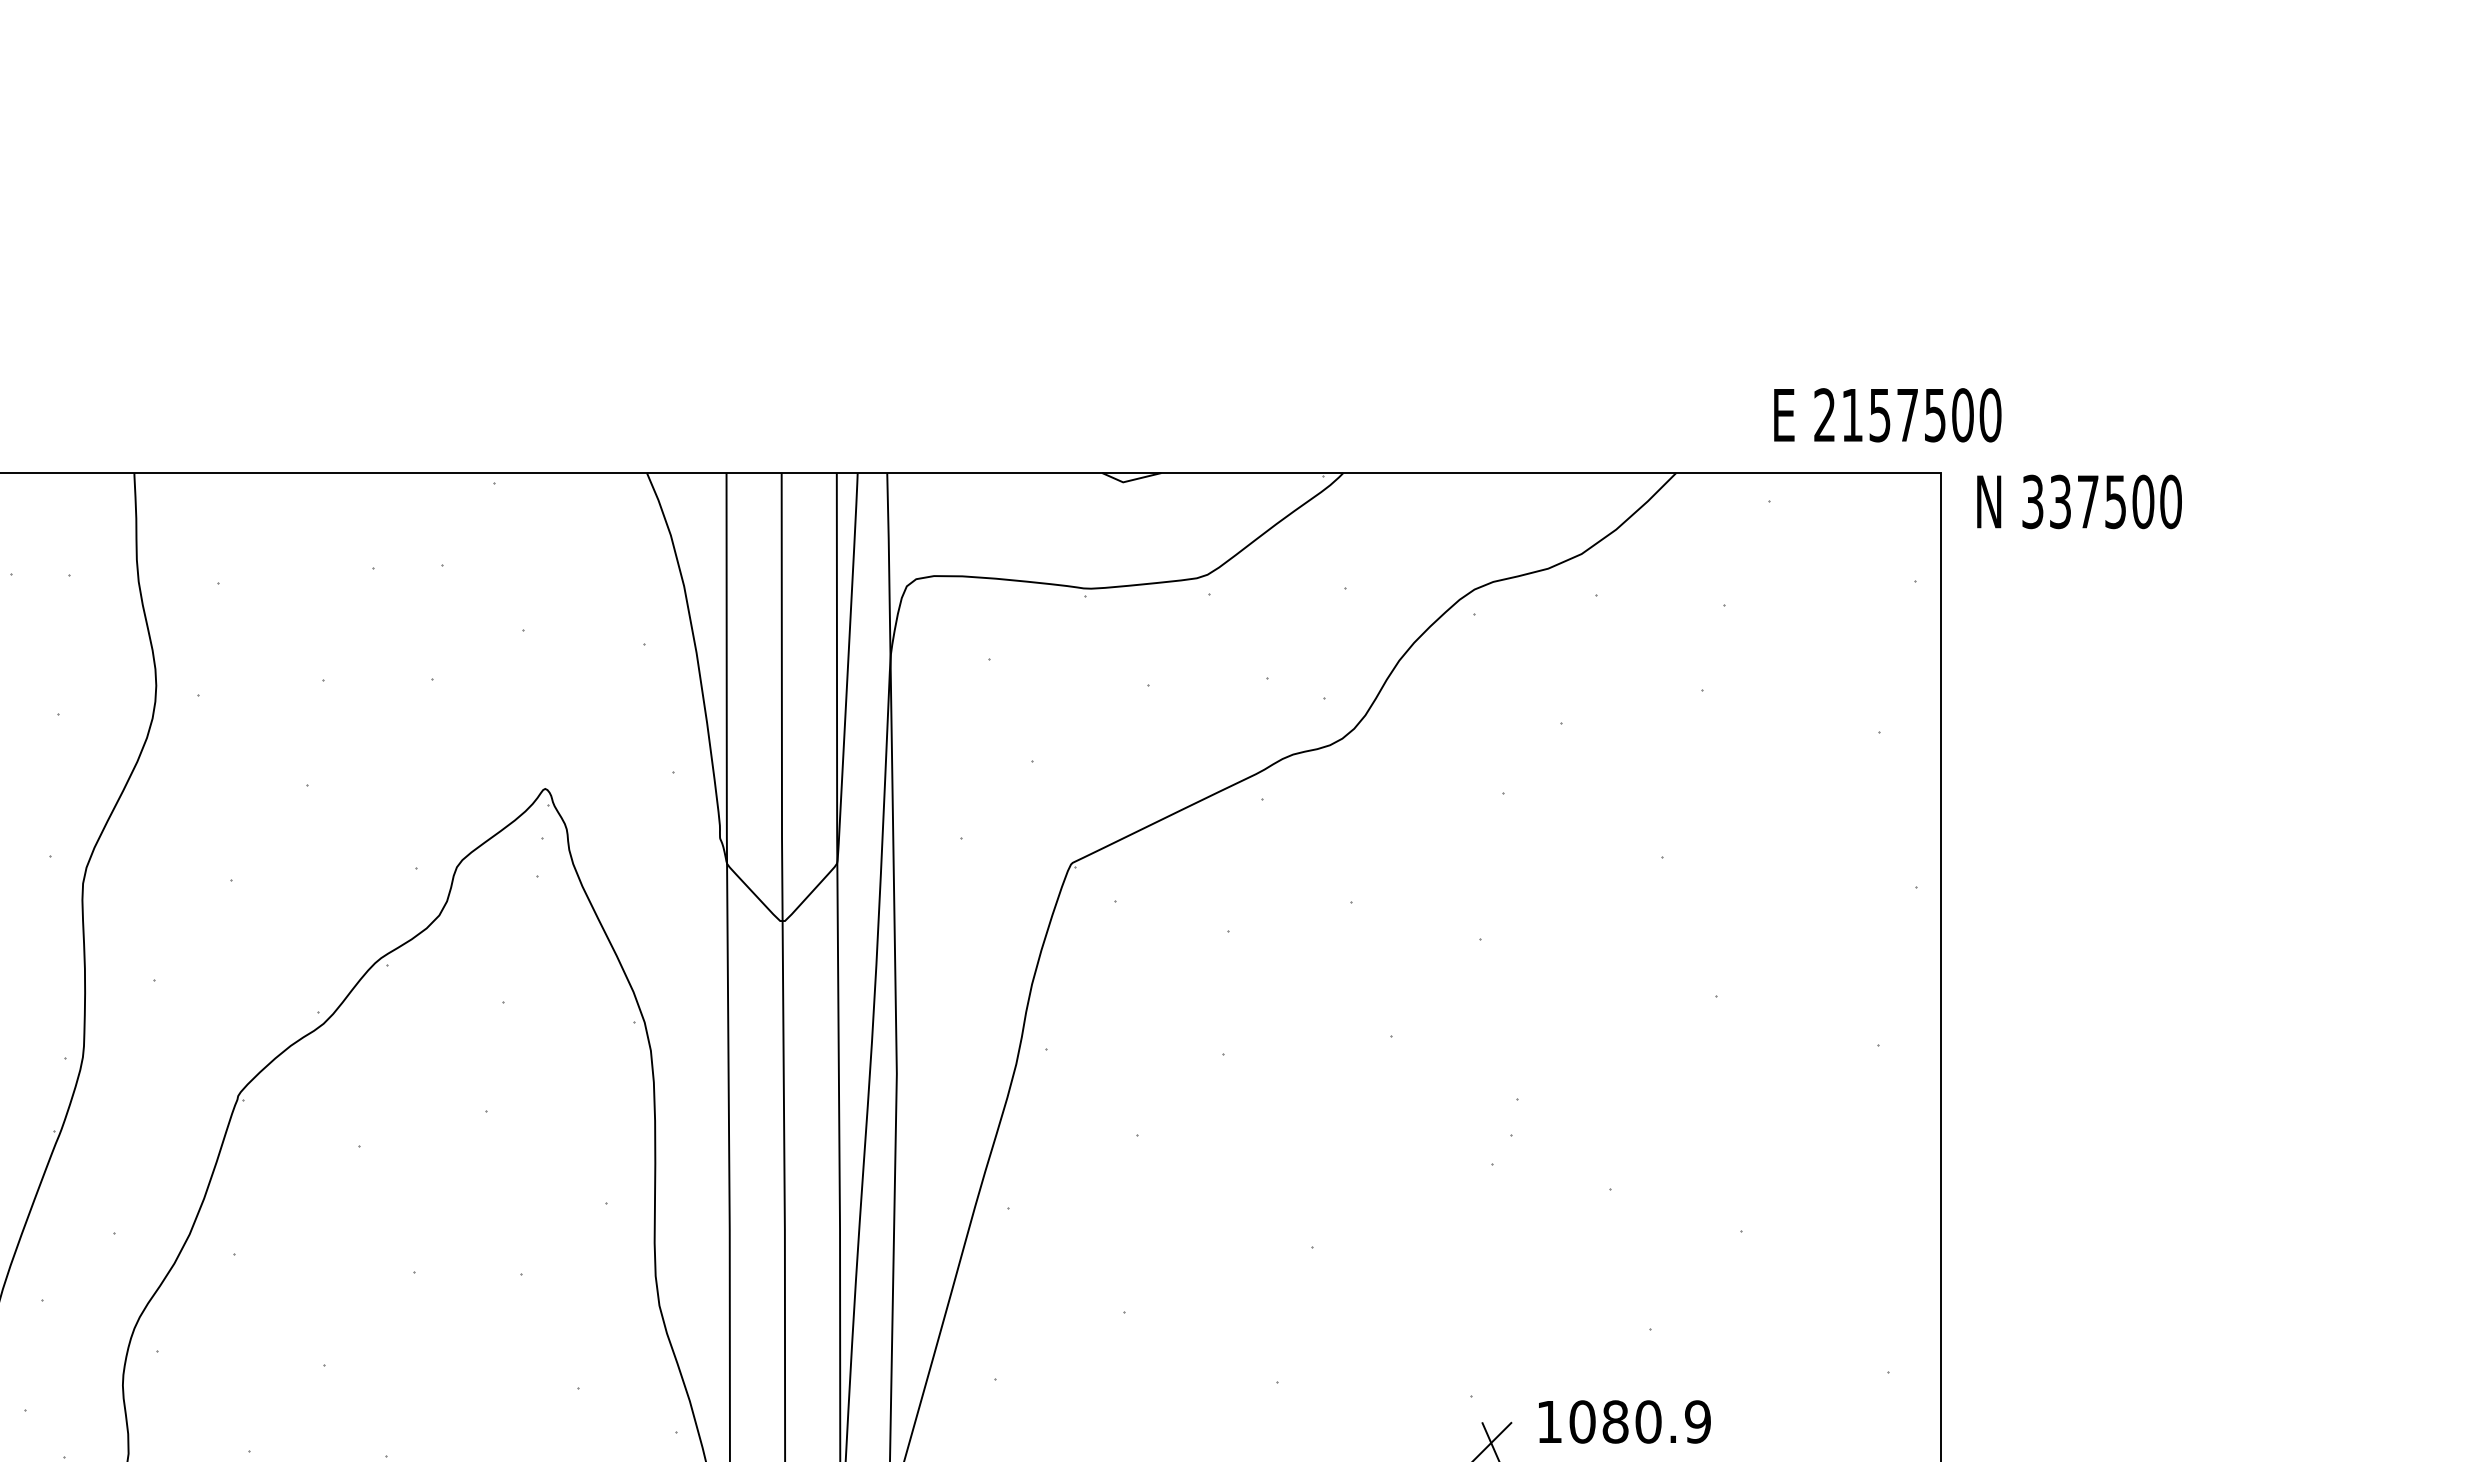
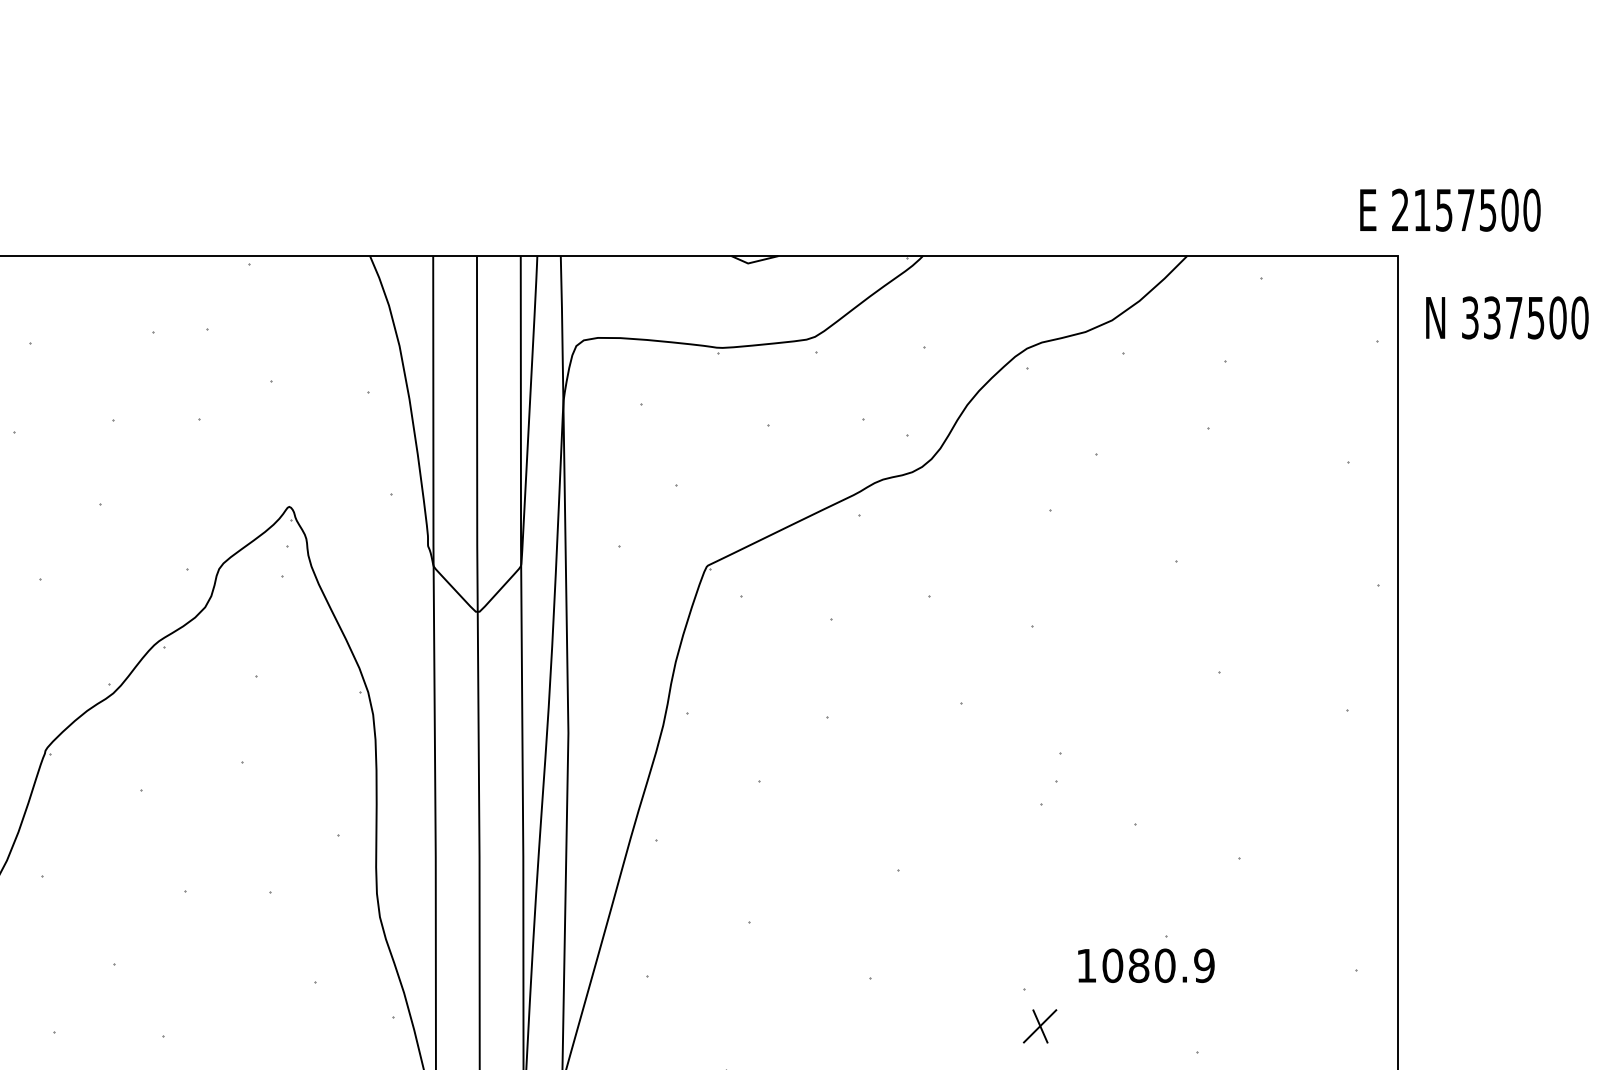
text: (1887, 415) -> (1450, 210), moved
text: (2079, 501) -> (1507, 317), moved
text: (1624, 1421) -> (1146, 965), moved

